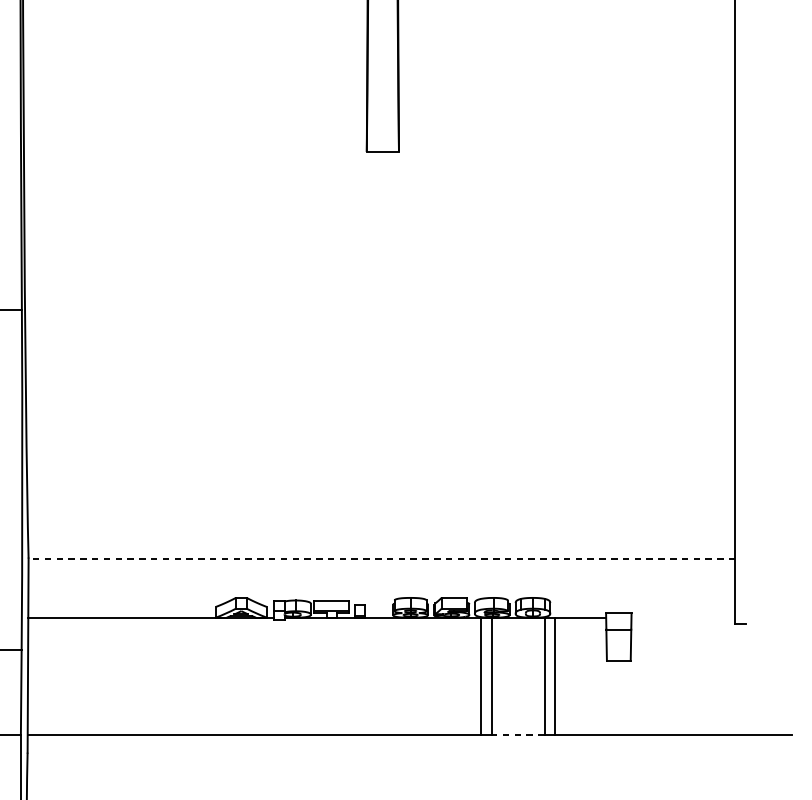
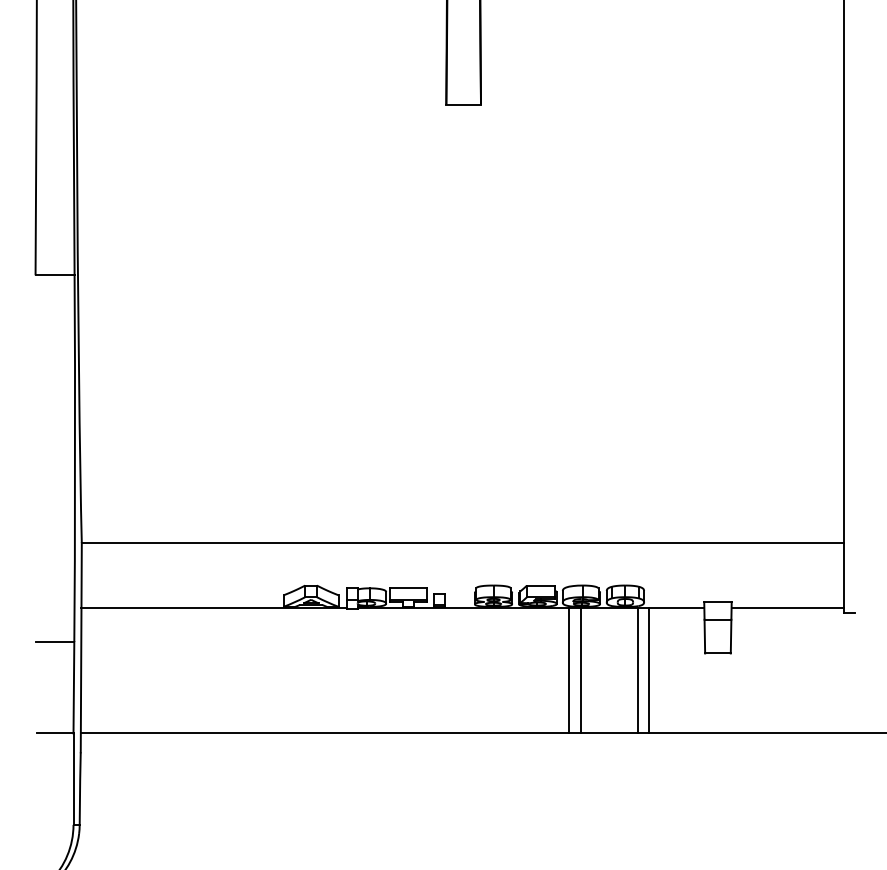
line: (381, 558) -> (462, 543), dashed -> solid
line: (683, 618) -> (787, 607), added
line: (518, 735) -> (609, 733), dashed -> solid

